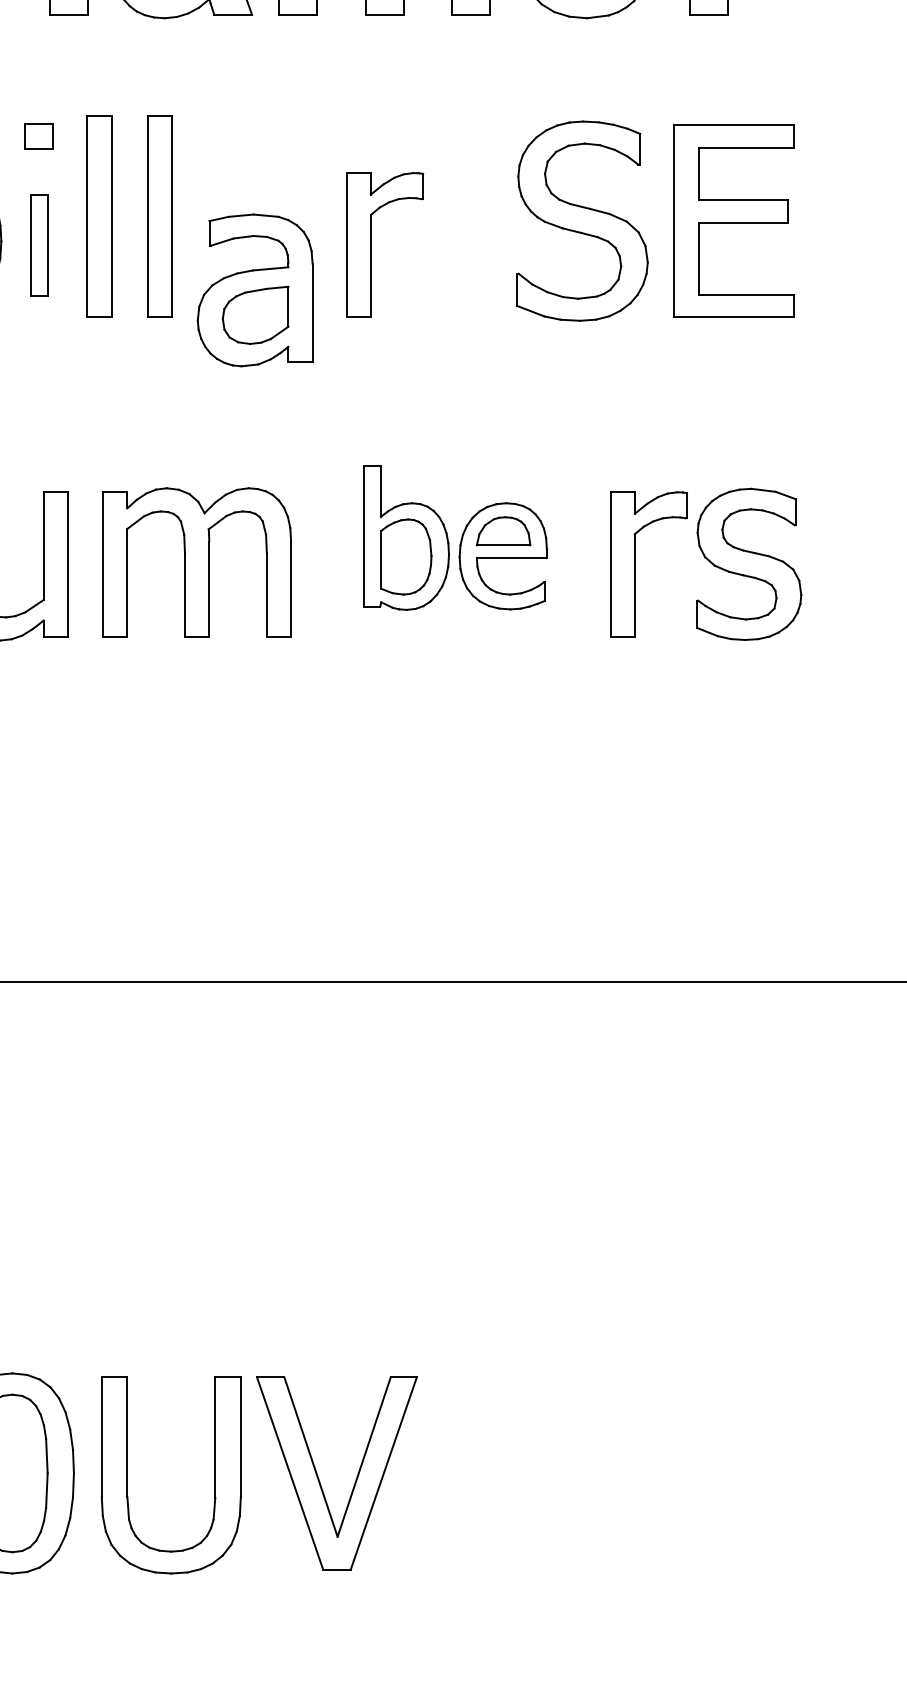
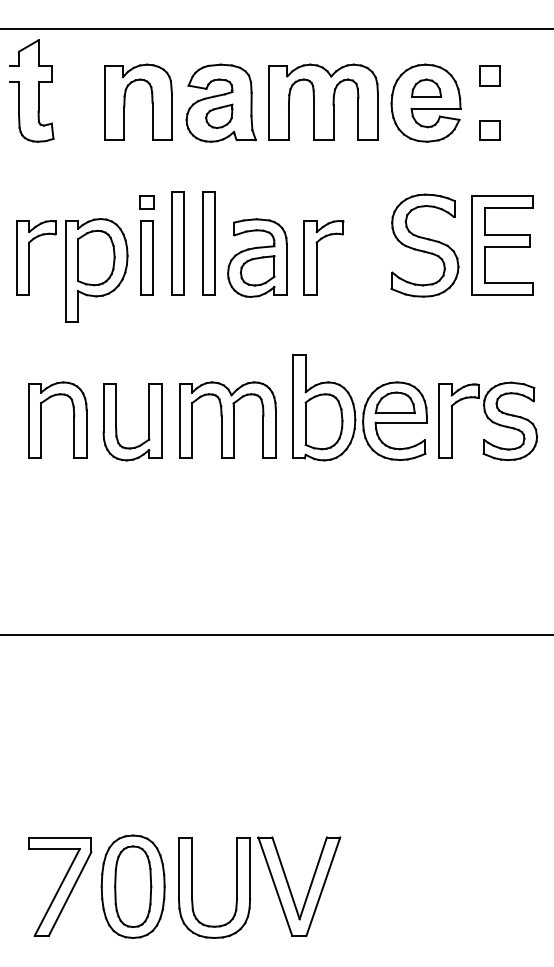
part: (38, 244) -> (146, 257), size x1.43
part: (255, 289) -> (257, 257), moved
part: (454, 537) -> (359, 407), size x1.43

